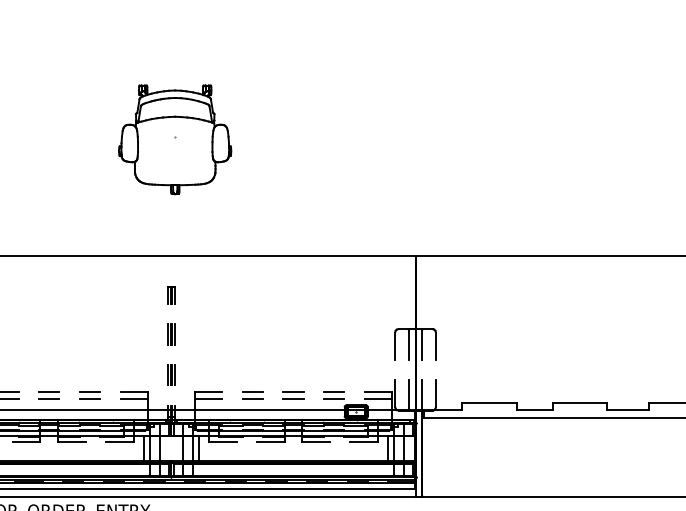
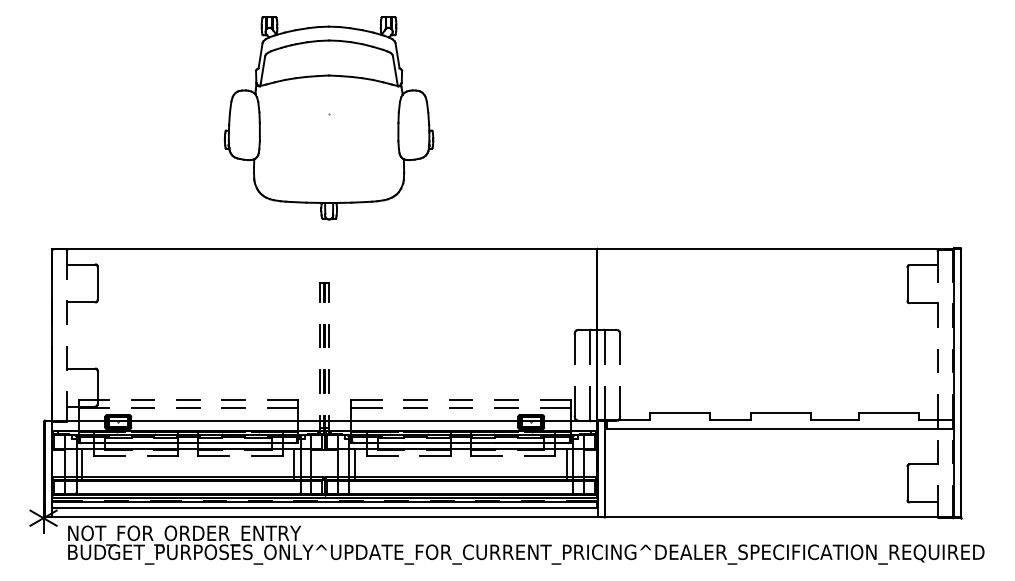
part: (174, 139) -> (328, 118), size x1.67

